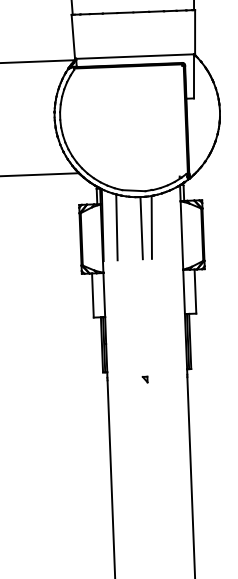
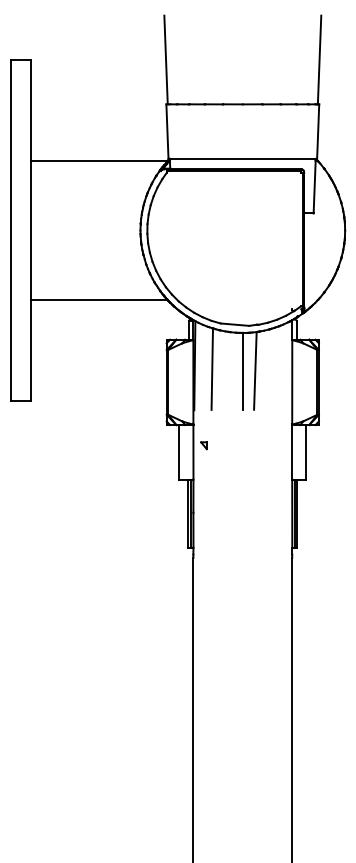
part: (144, 379) -> (203, 445), moved

